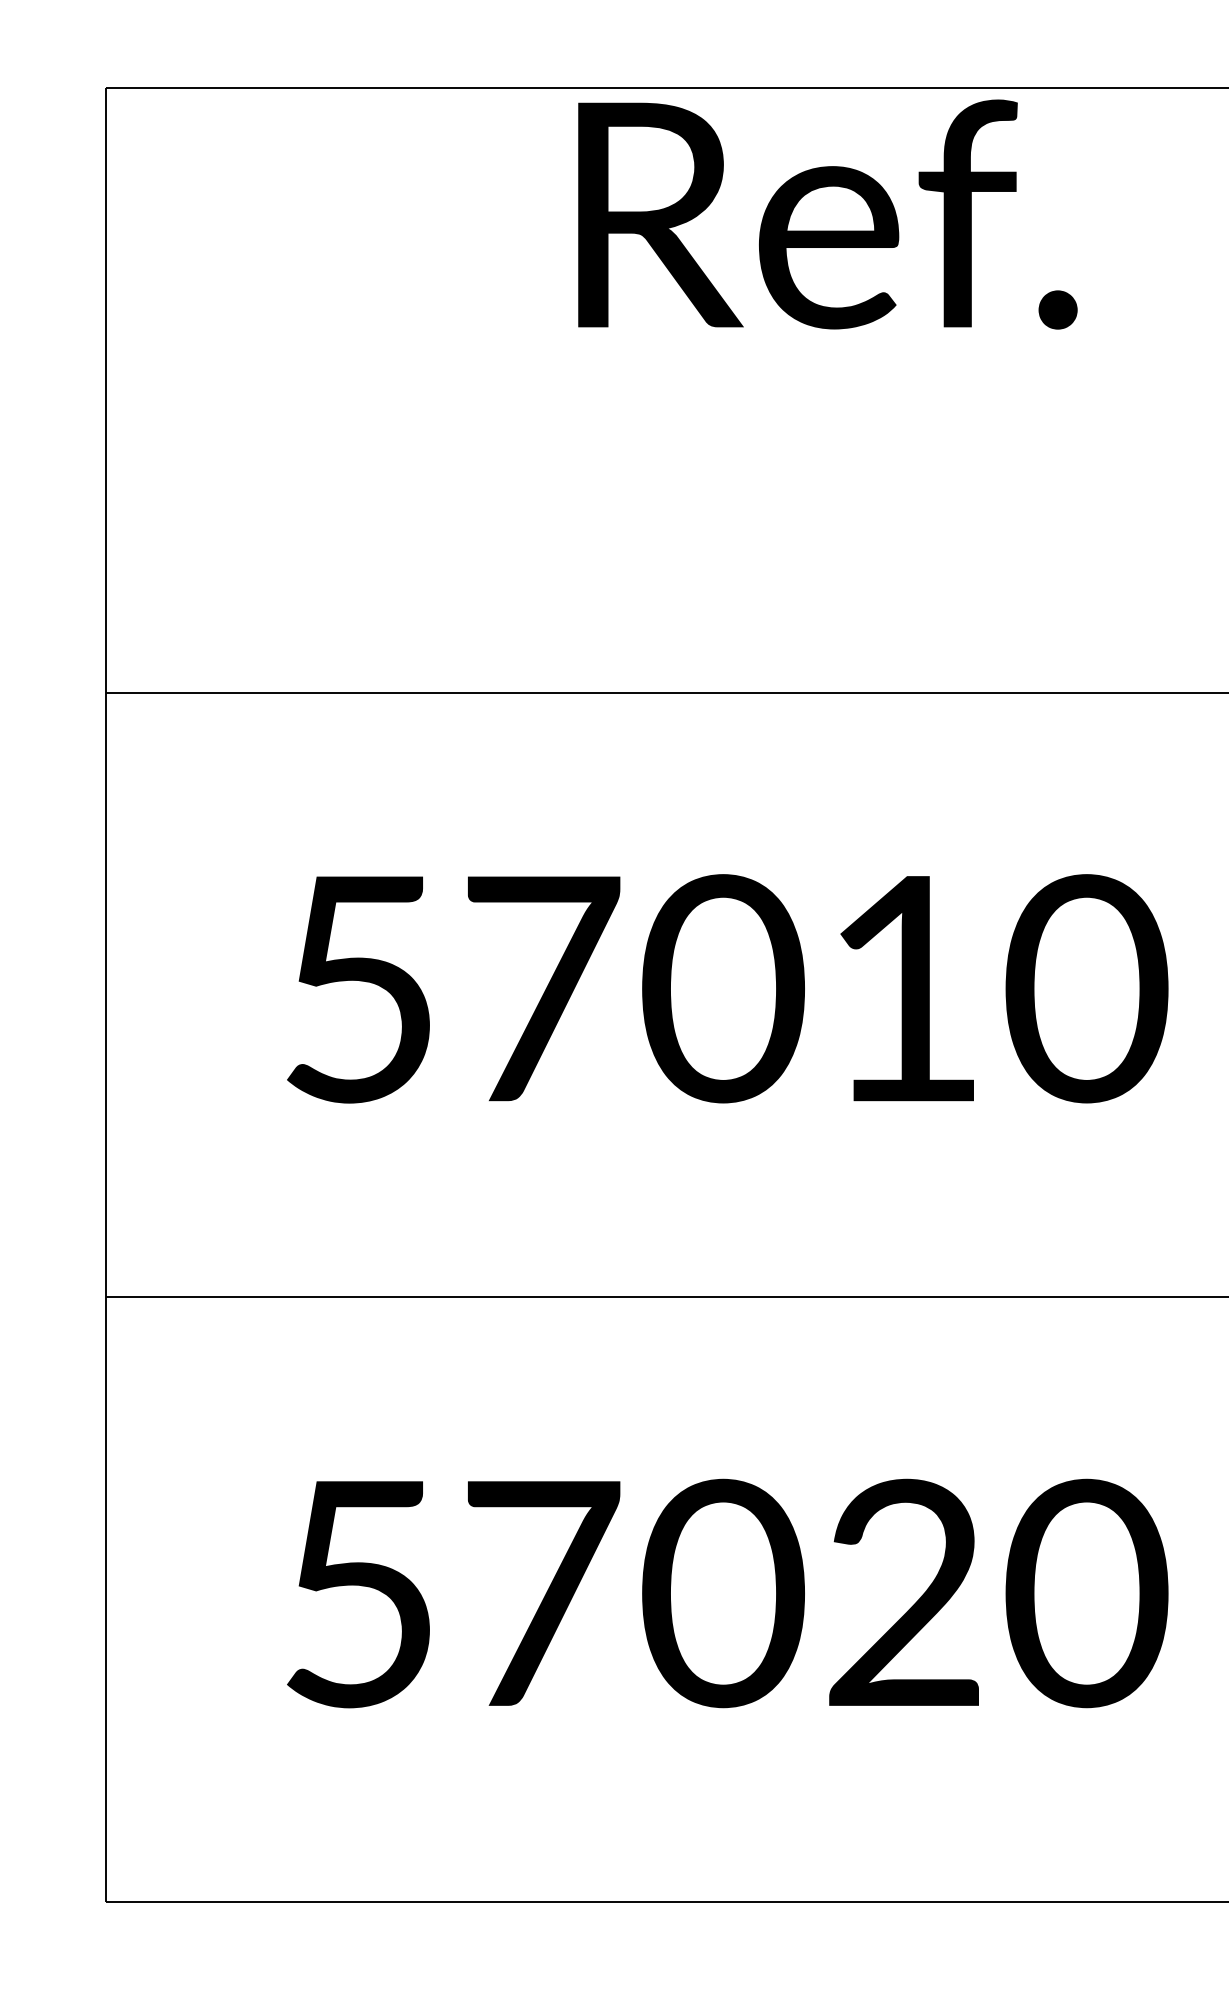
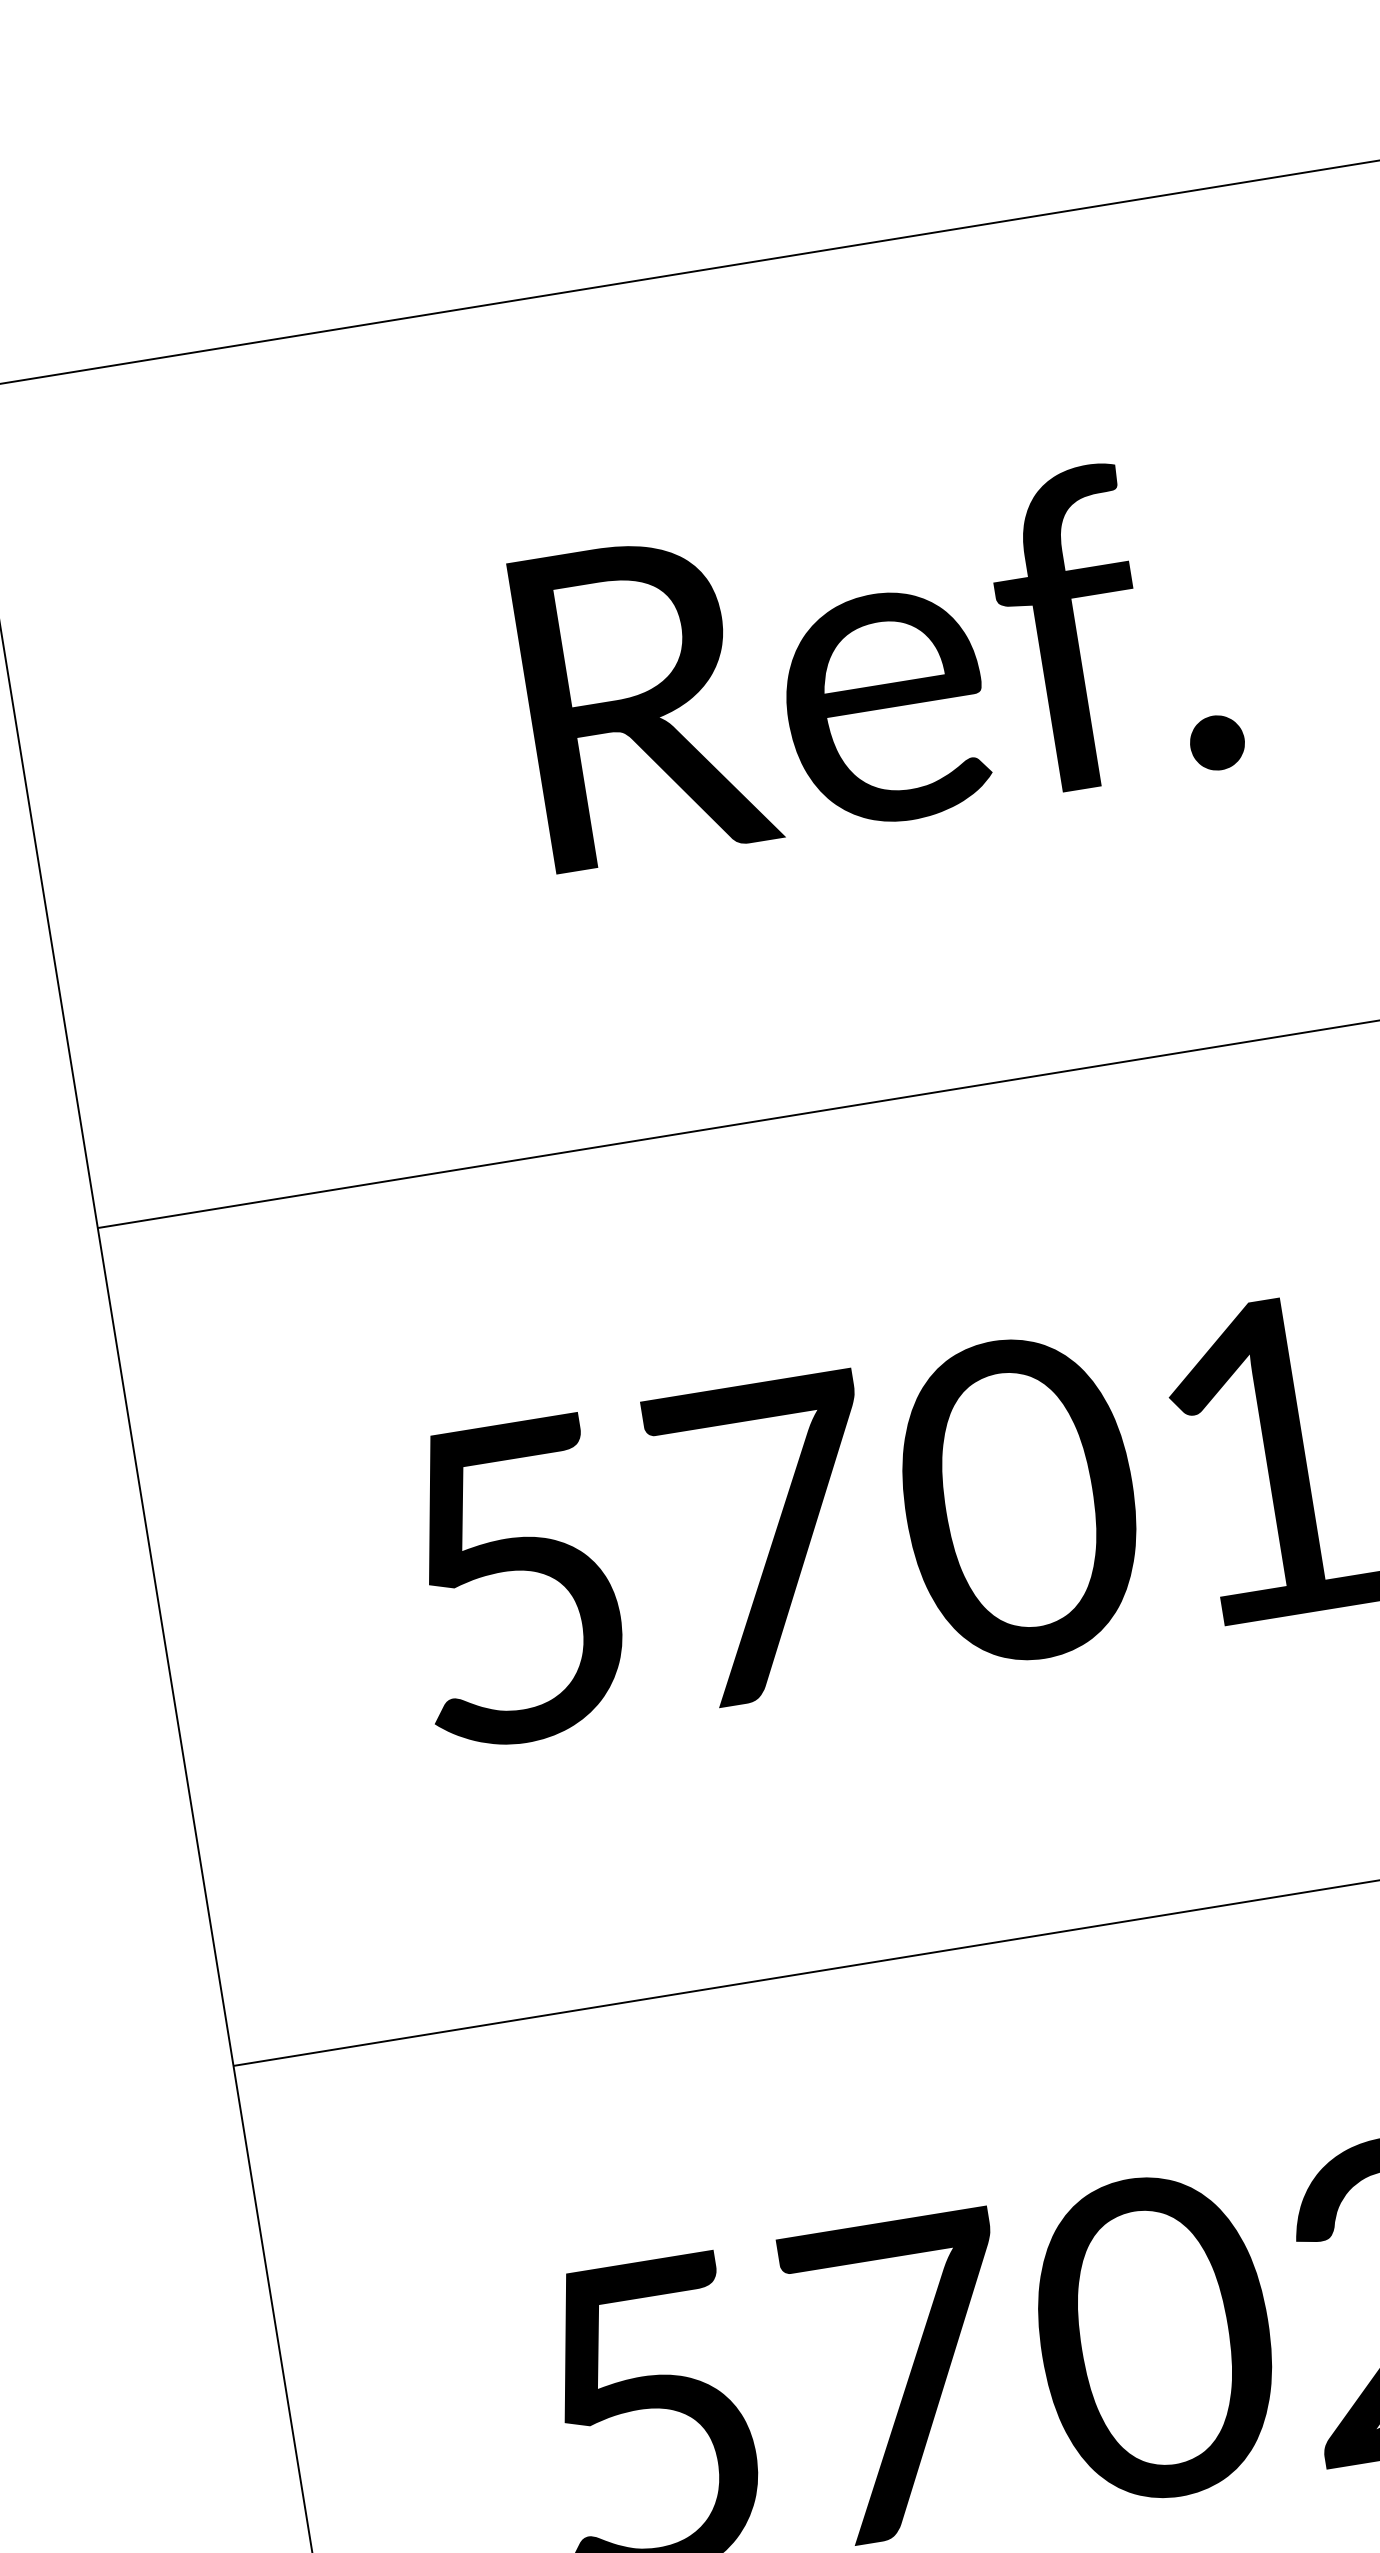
text: (827, 214) -> (876, 662), moved

